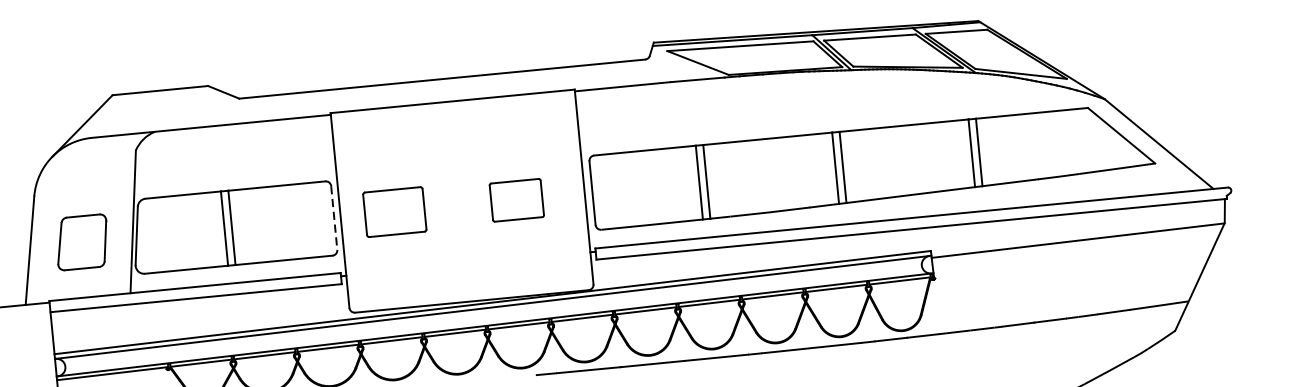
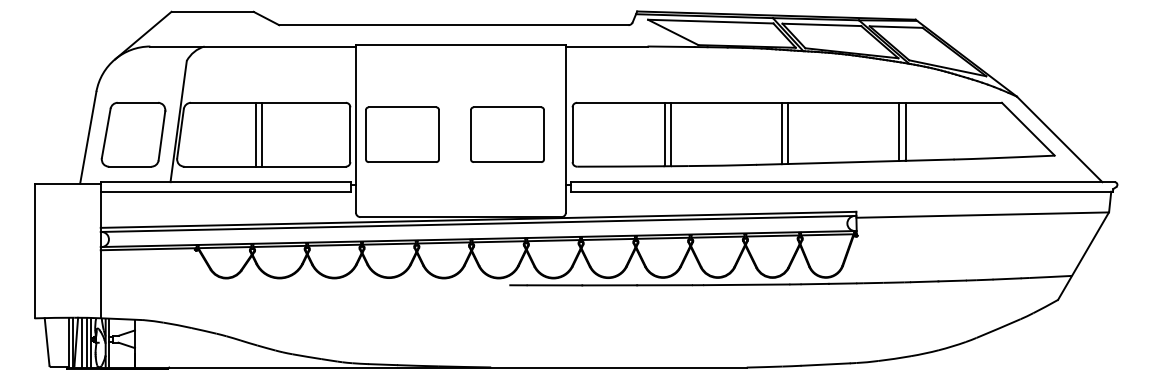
part: (516, 200) -> (507, 134), size x1.67
part: (394, 211) -> (402, 134), size x1.43
line: (334, 218) -> (350, 135), dashed -> solid
part: (82, 242) -> (133, 134), size x1.43

